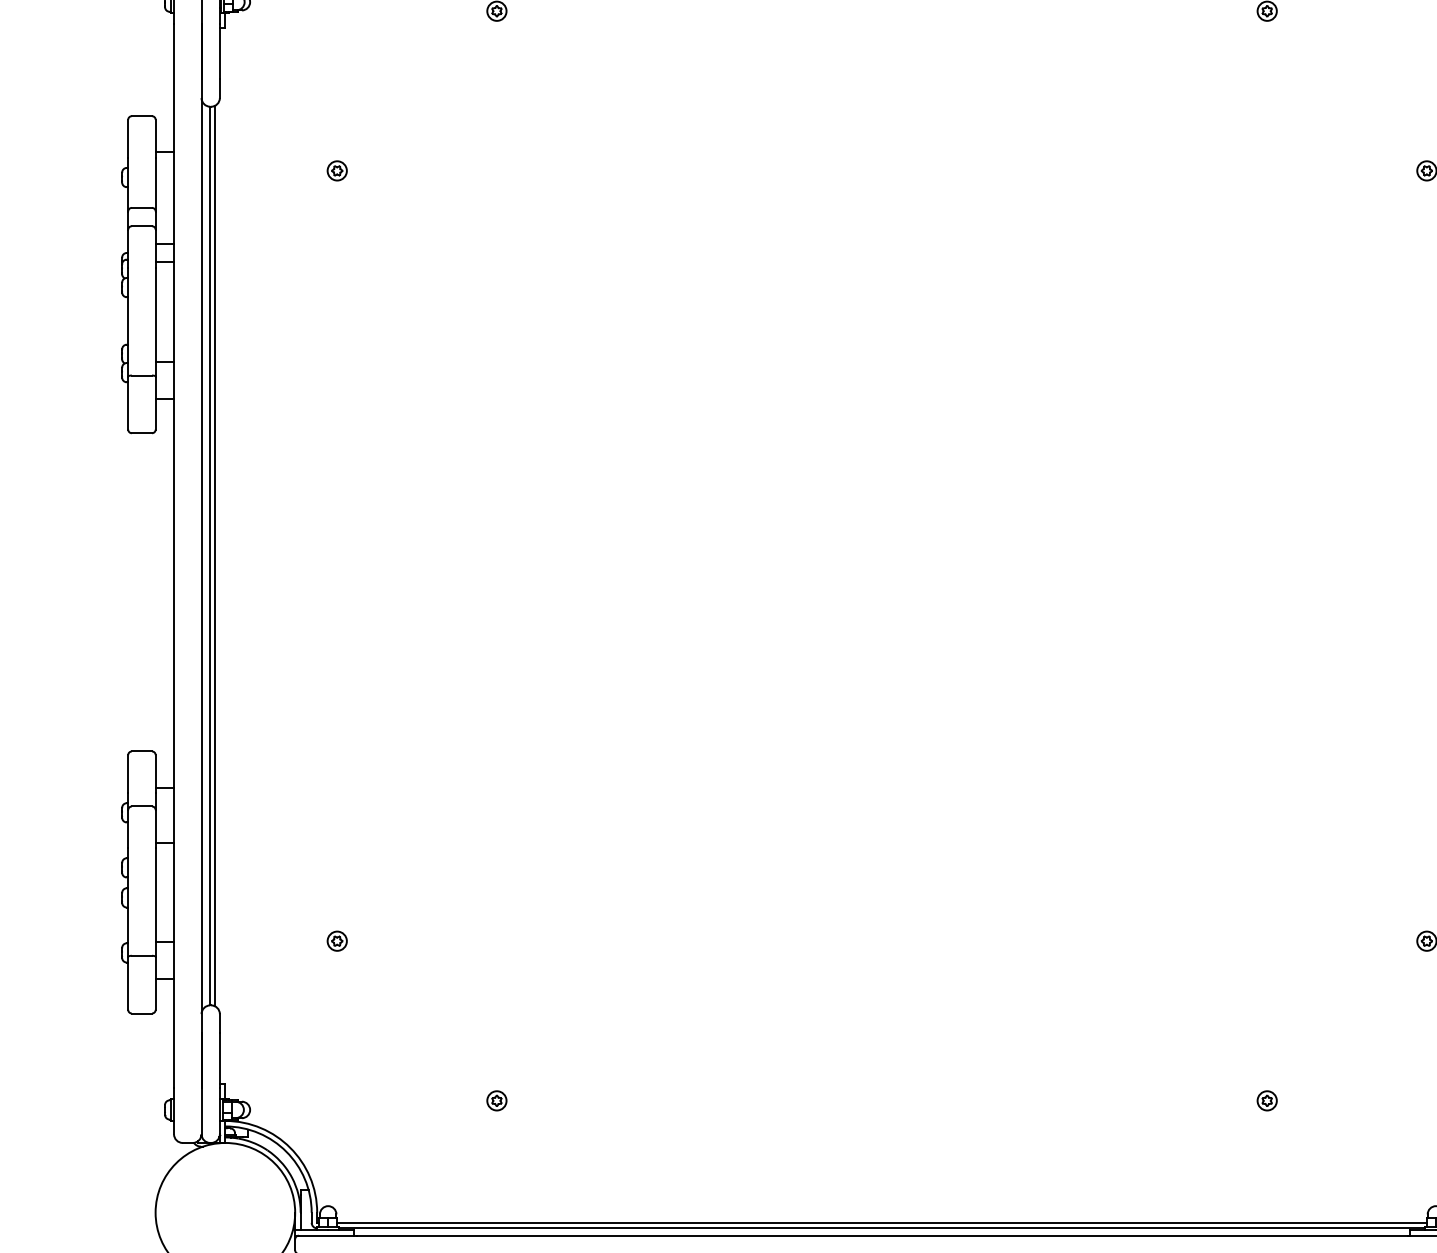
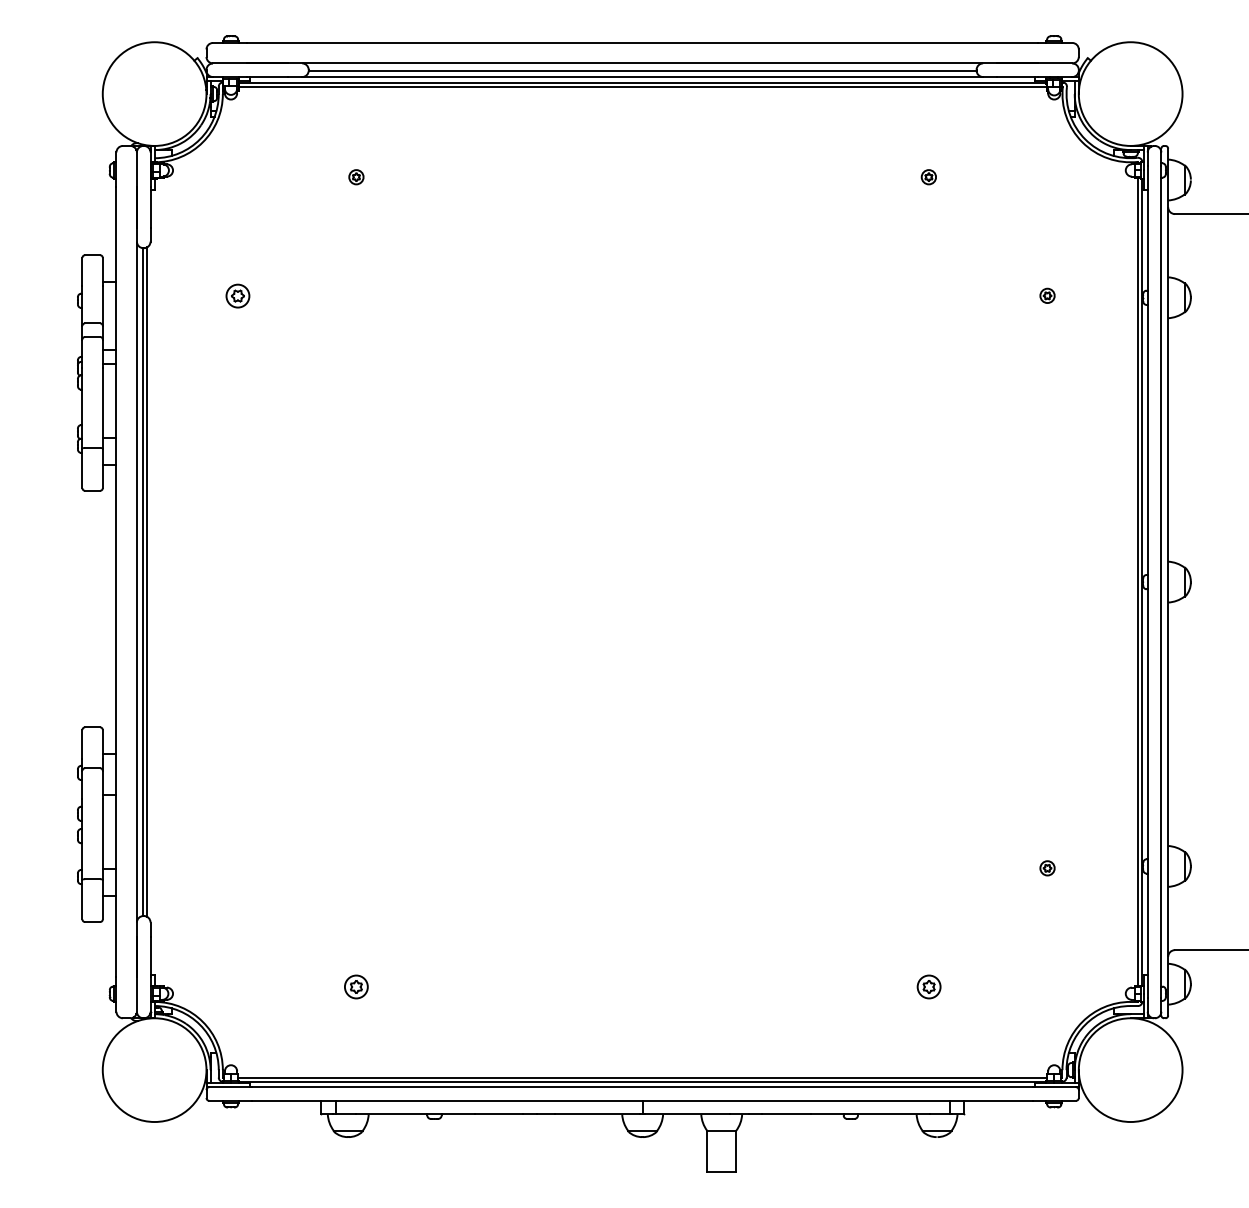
part: (336, 170) -> (237, 295), size x1.6
part: (336, 941) -> (237, 868), removed
part: (497, 1100) -> (356, 986), size x1.6
part: (1266, 1100) -> (928, 986), size x1.6

